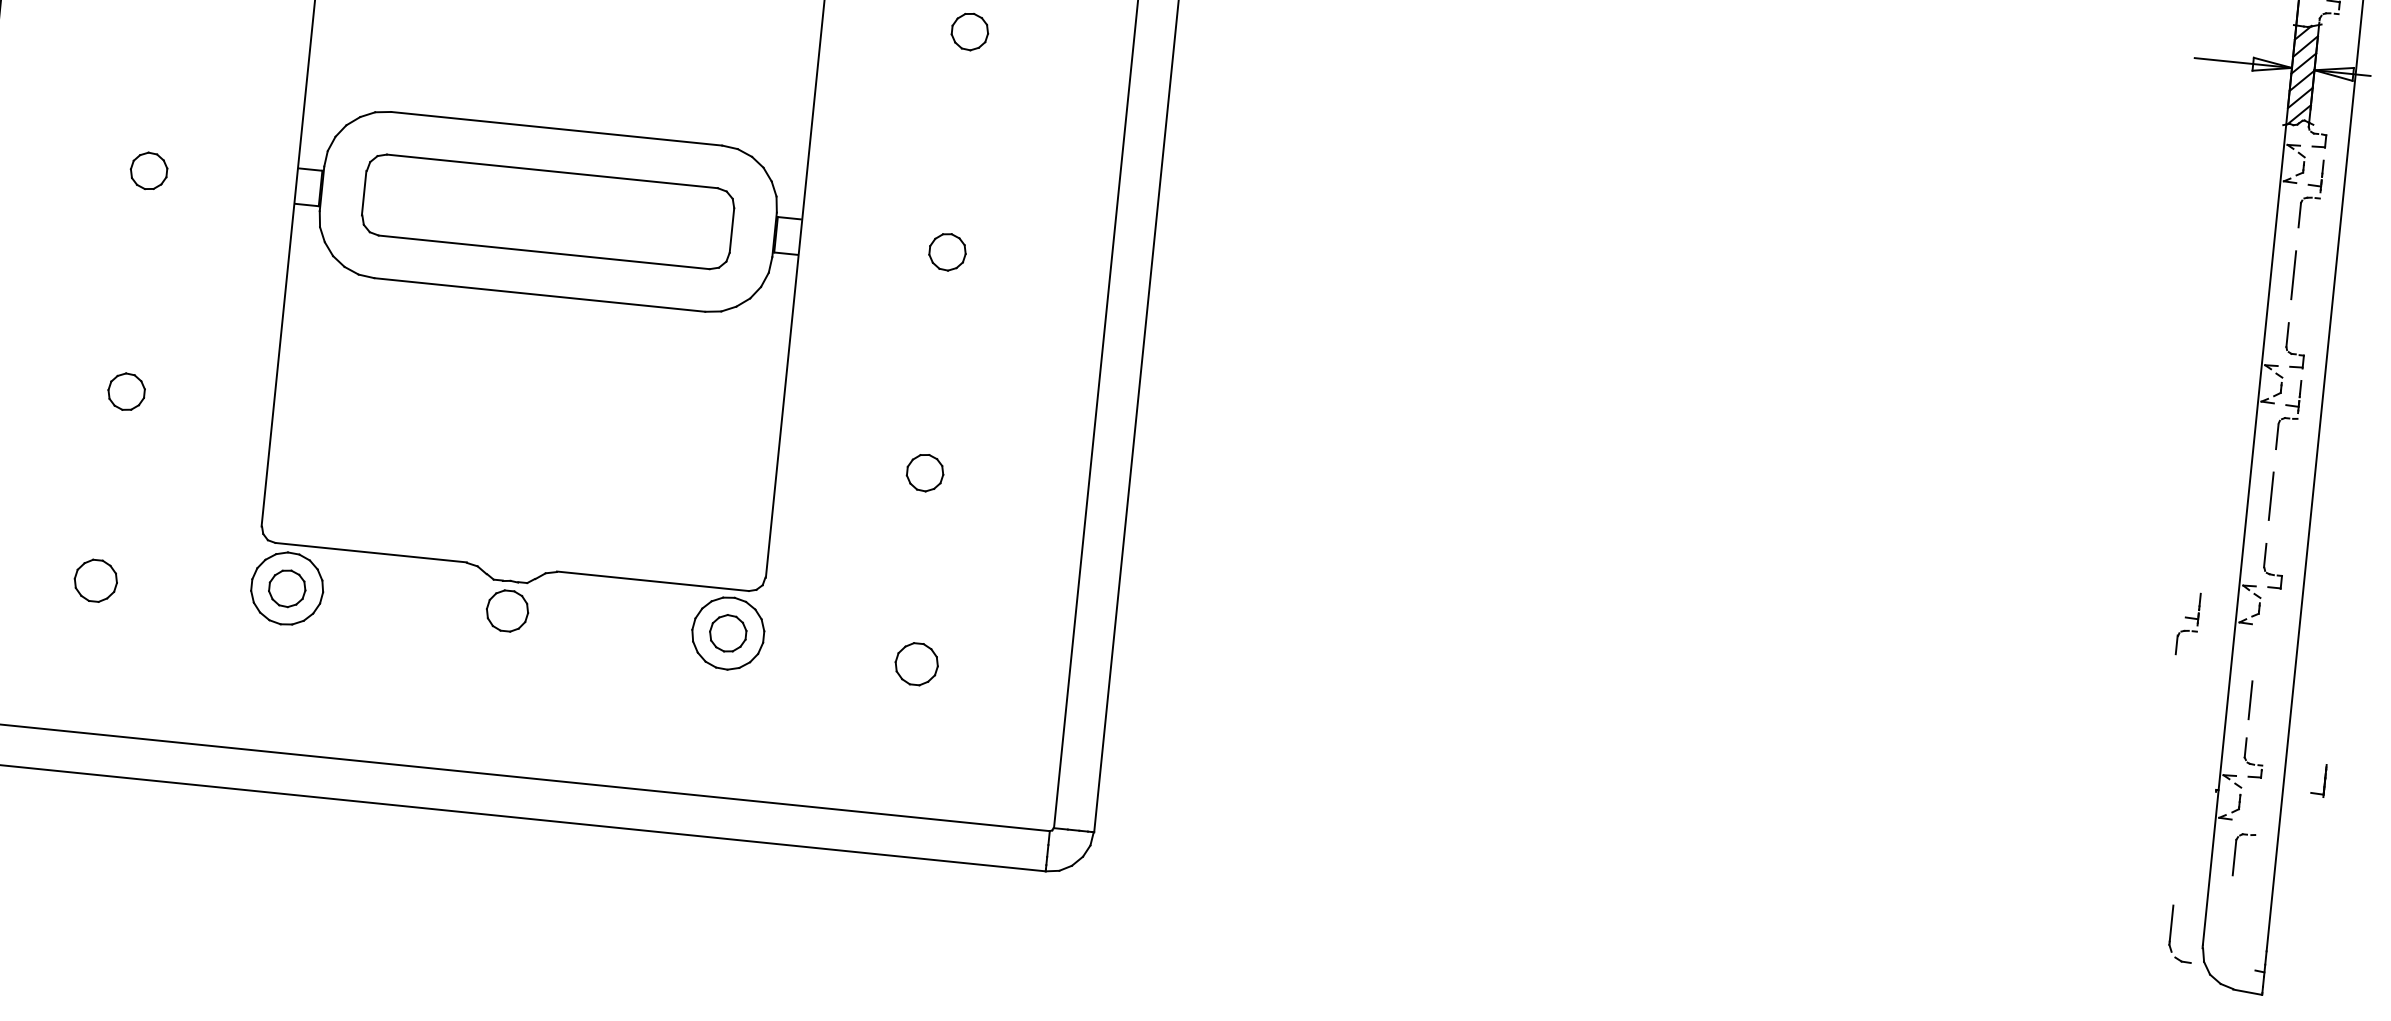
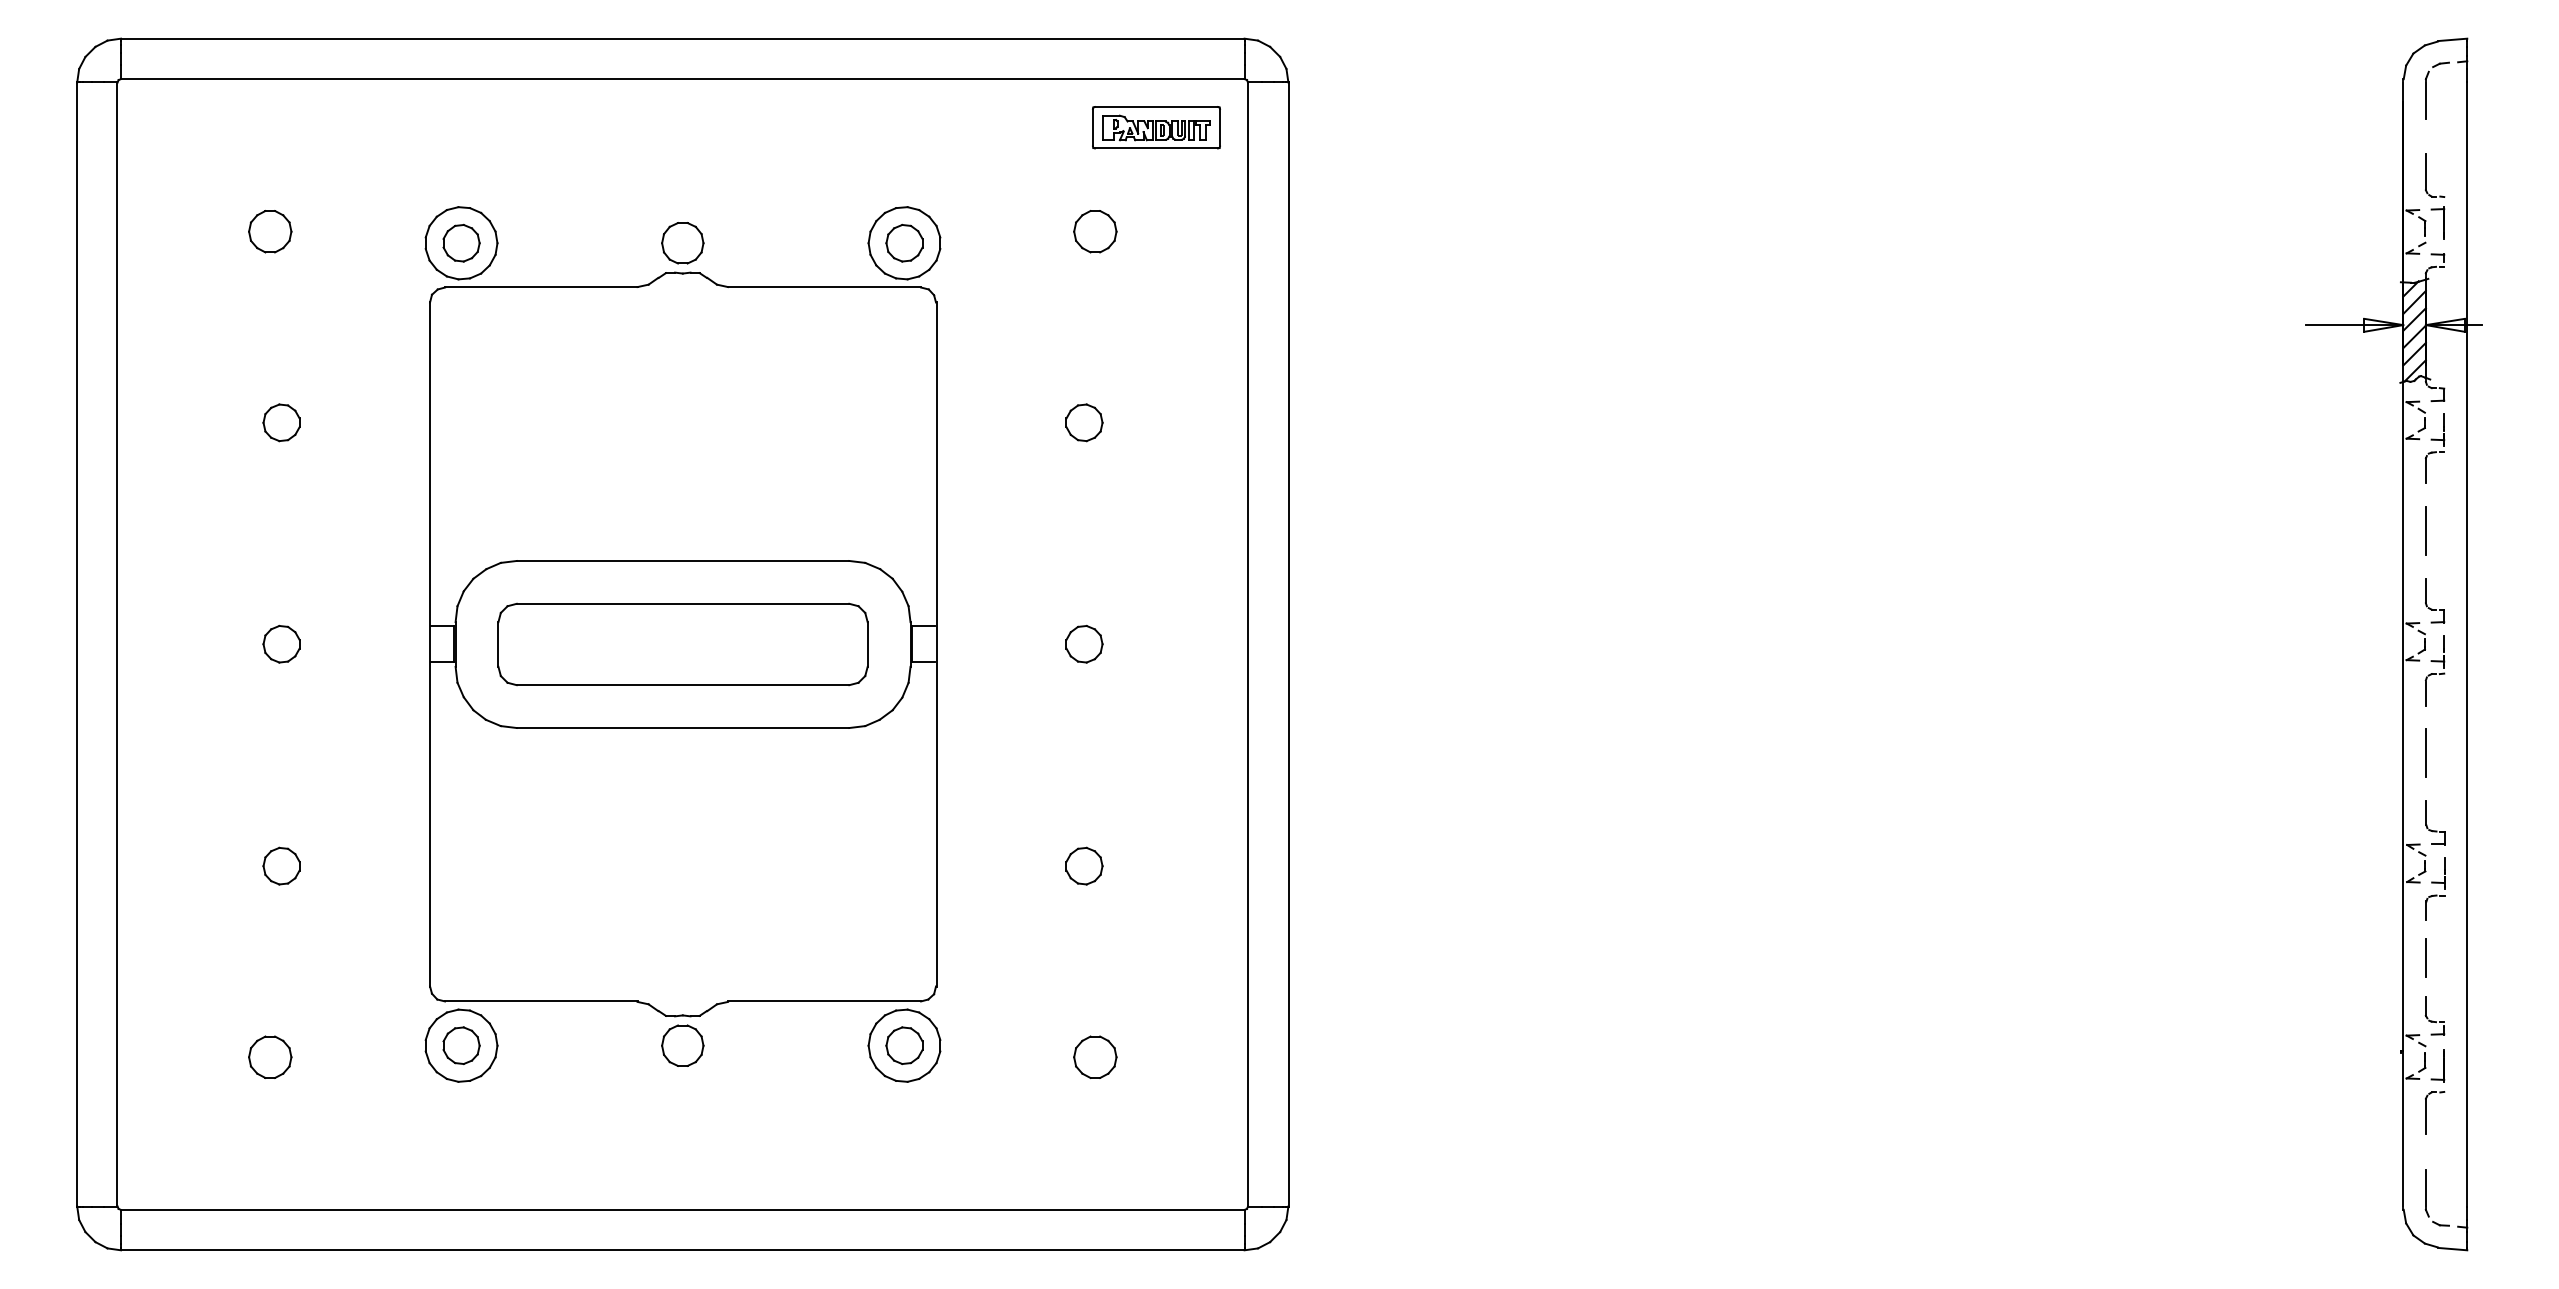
part: (2188, 623) -> (2435, 888), moved
part: (2318, 779) -> (2437, 1065), moved
part: (2171, 932) -> (2426, 1197), moved

